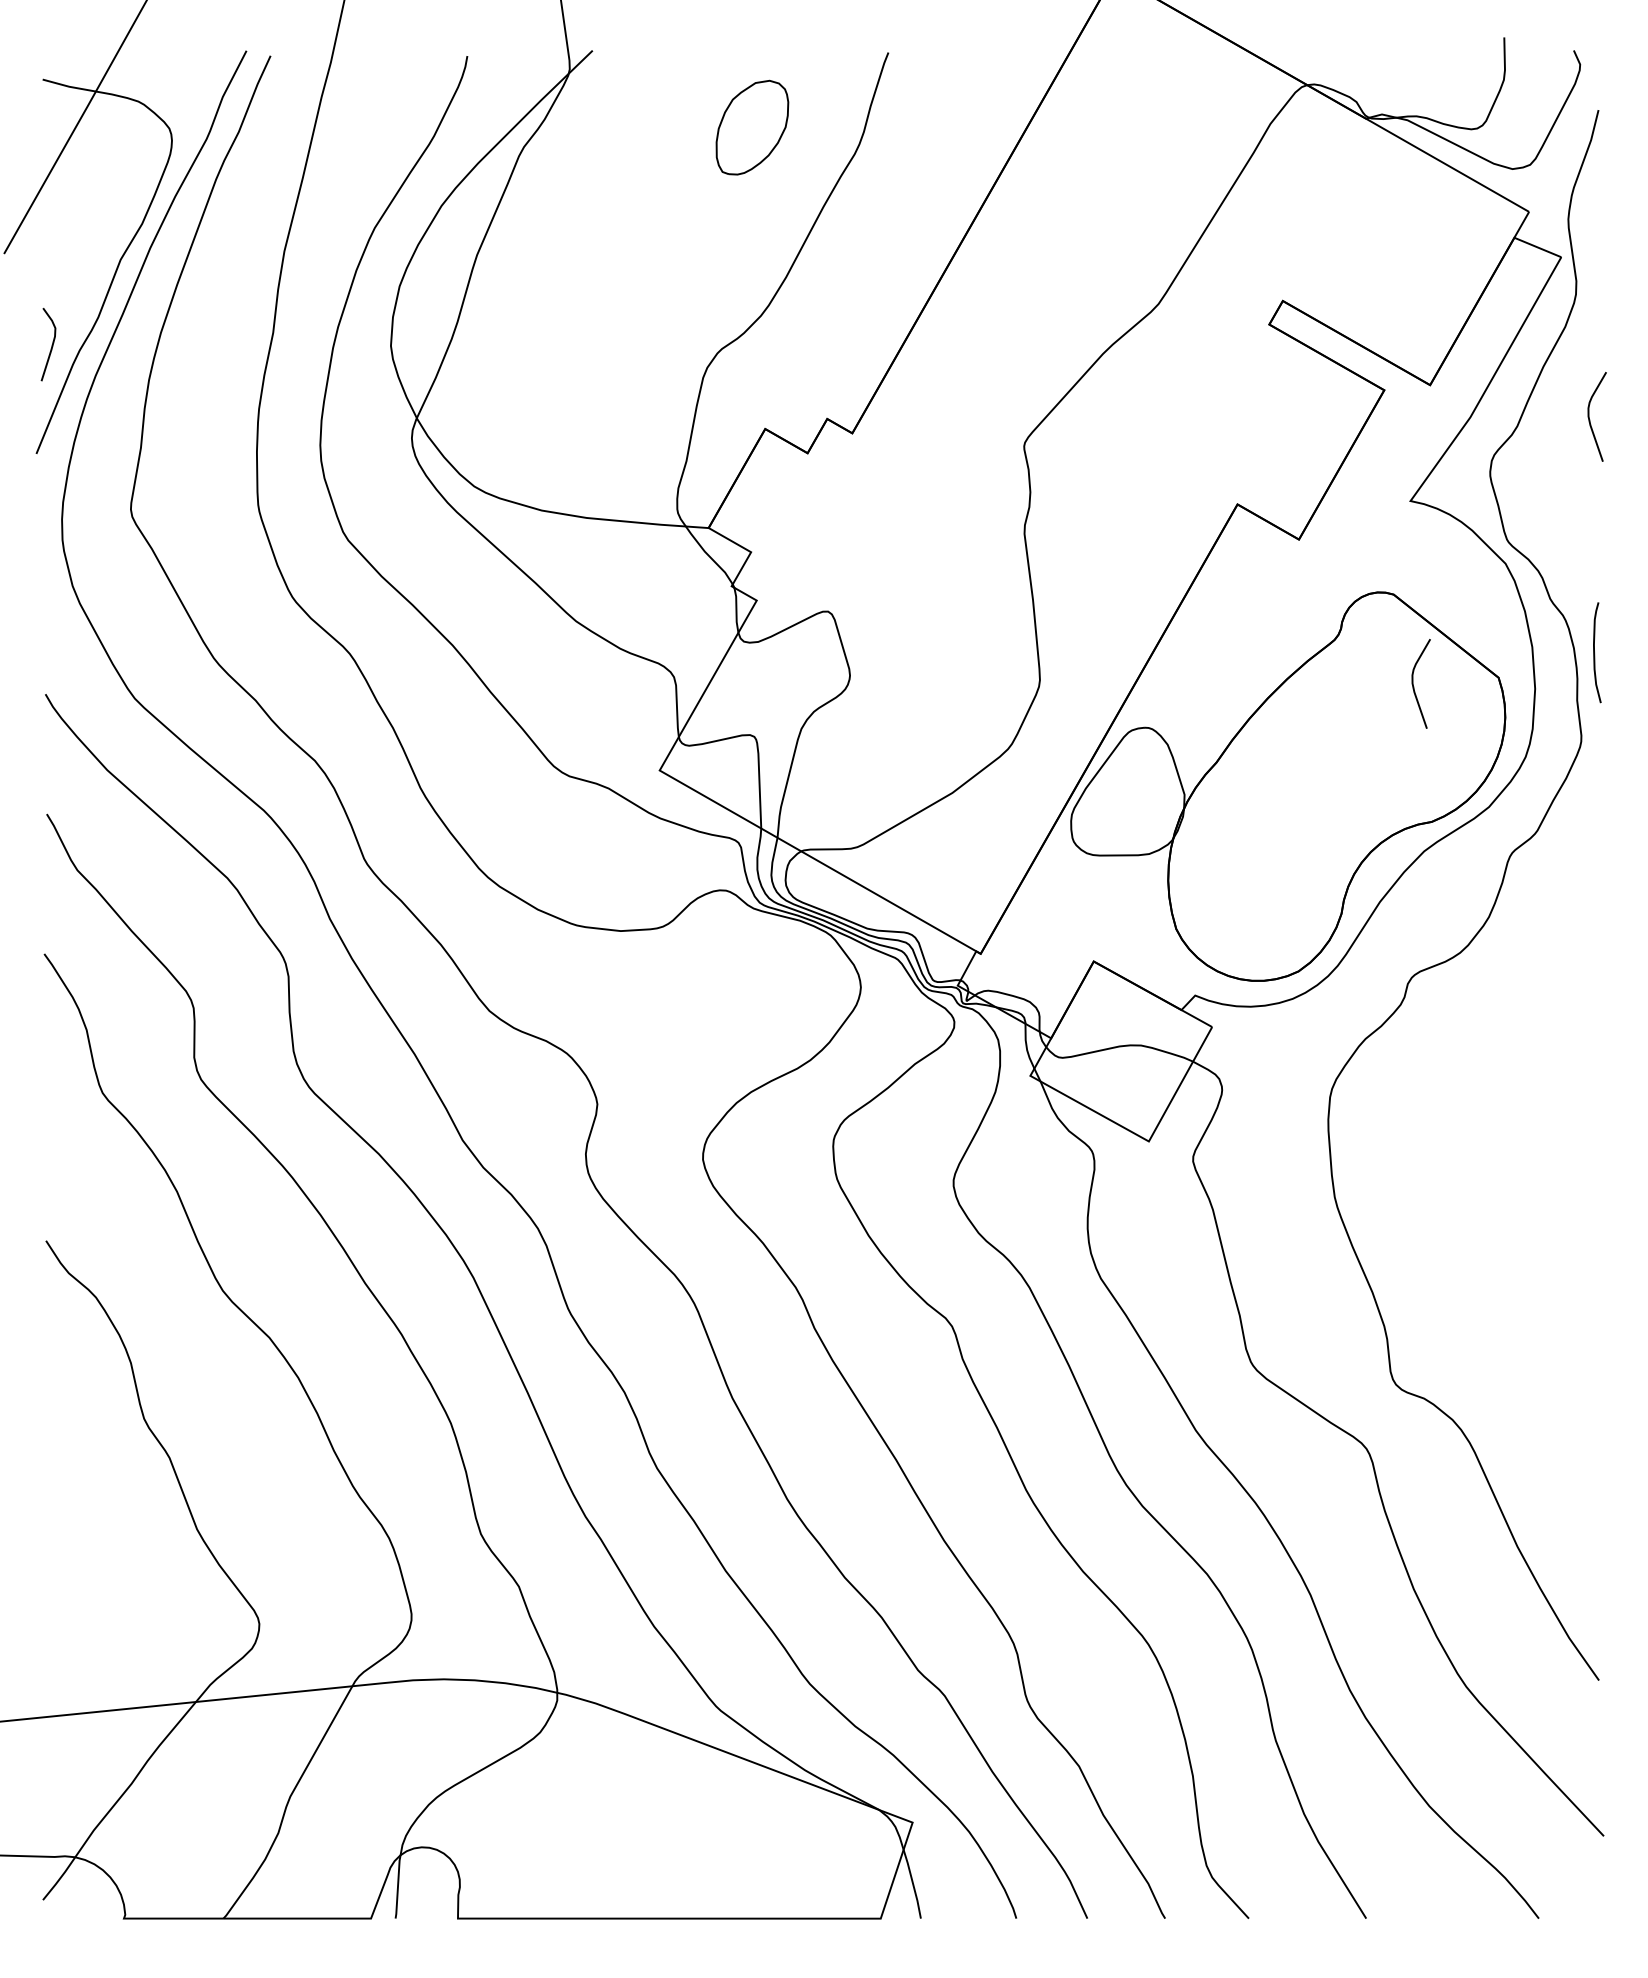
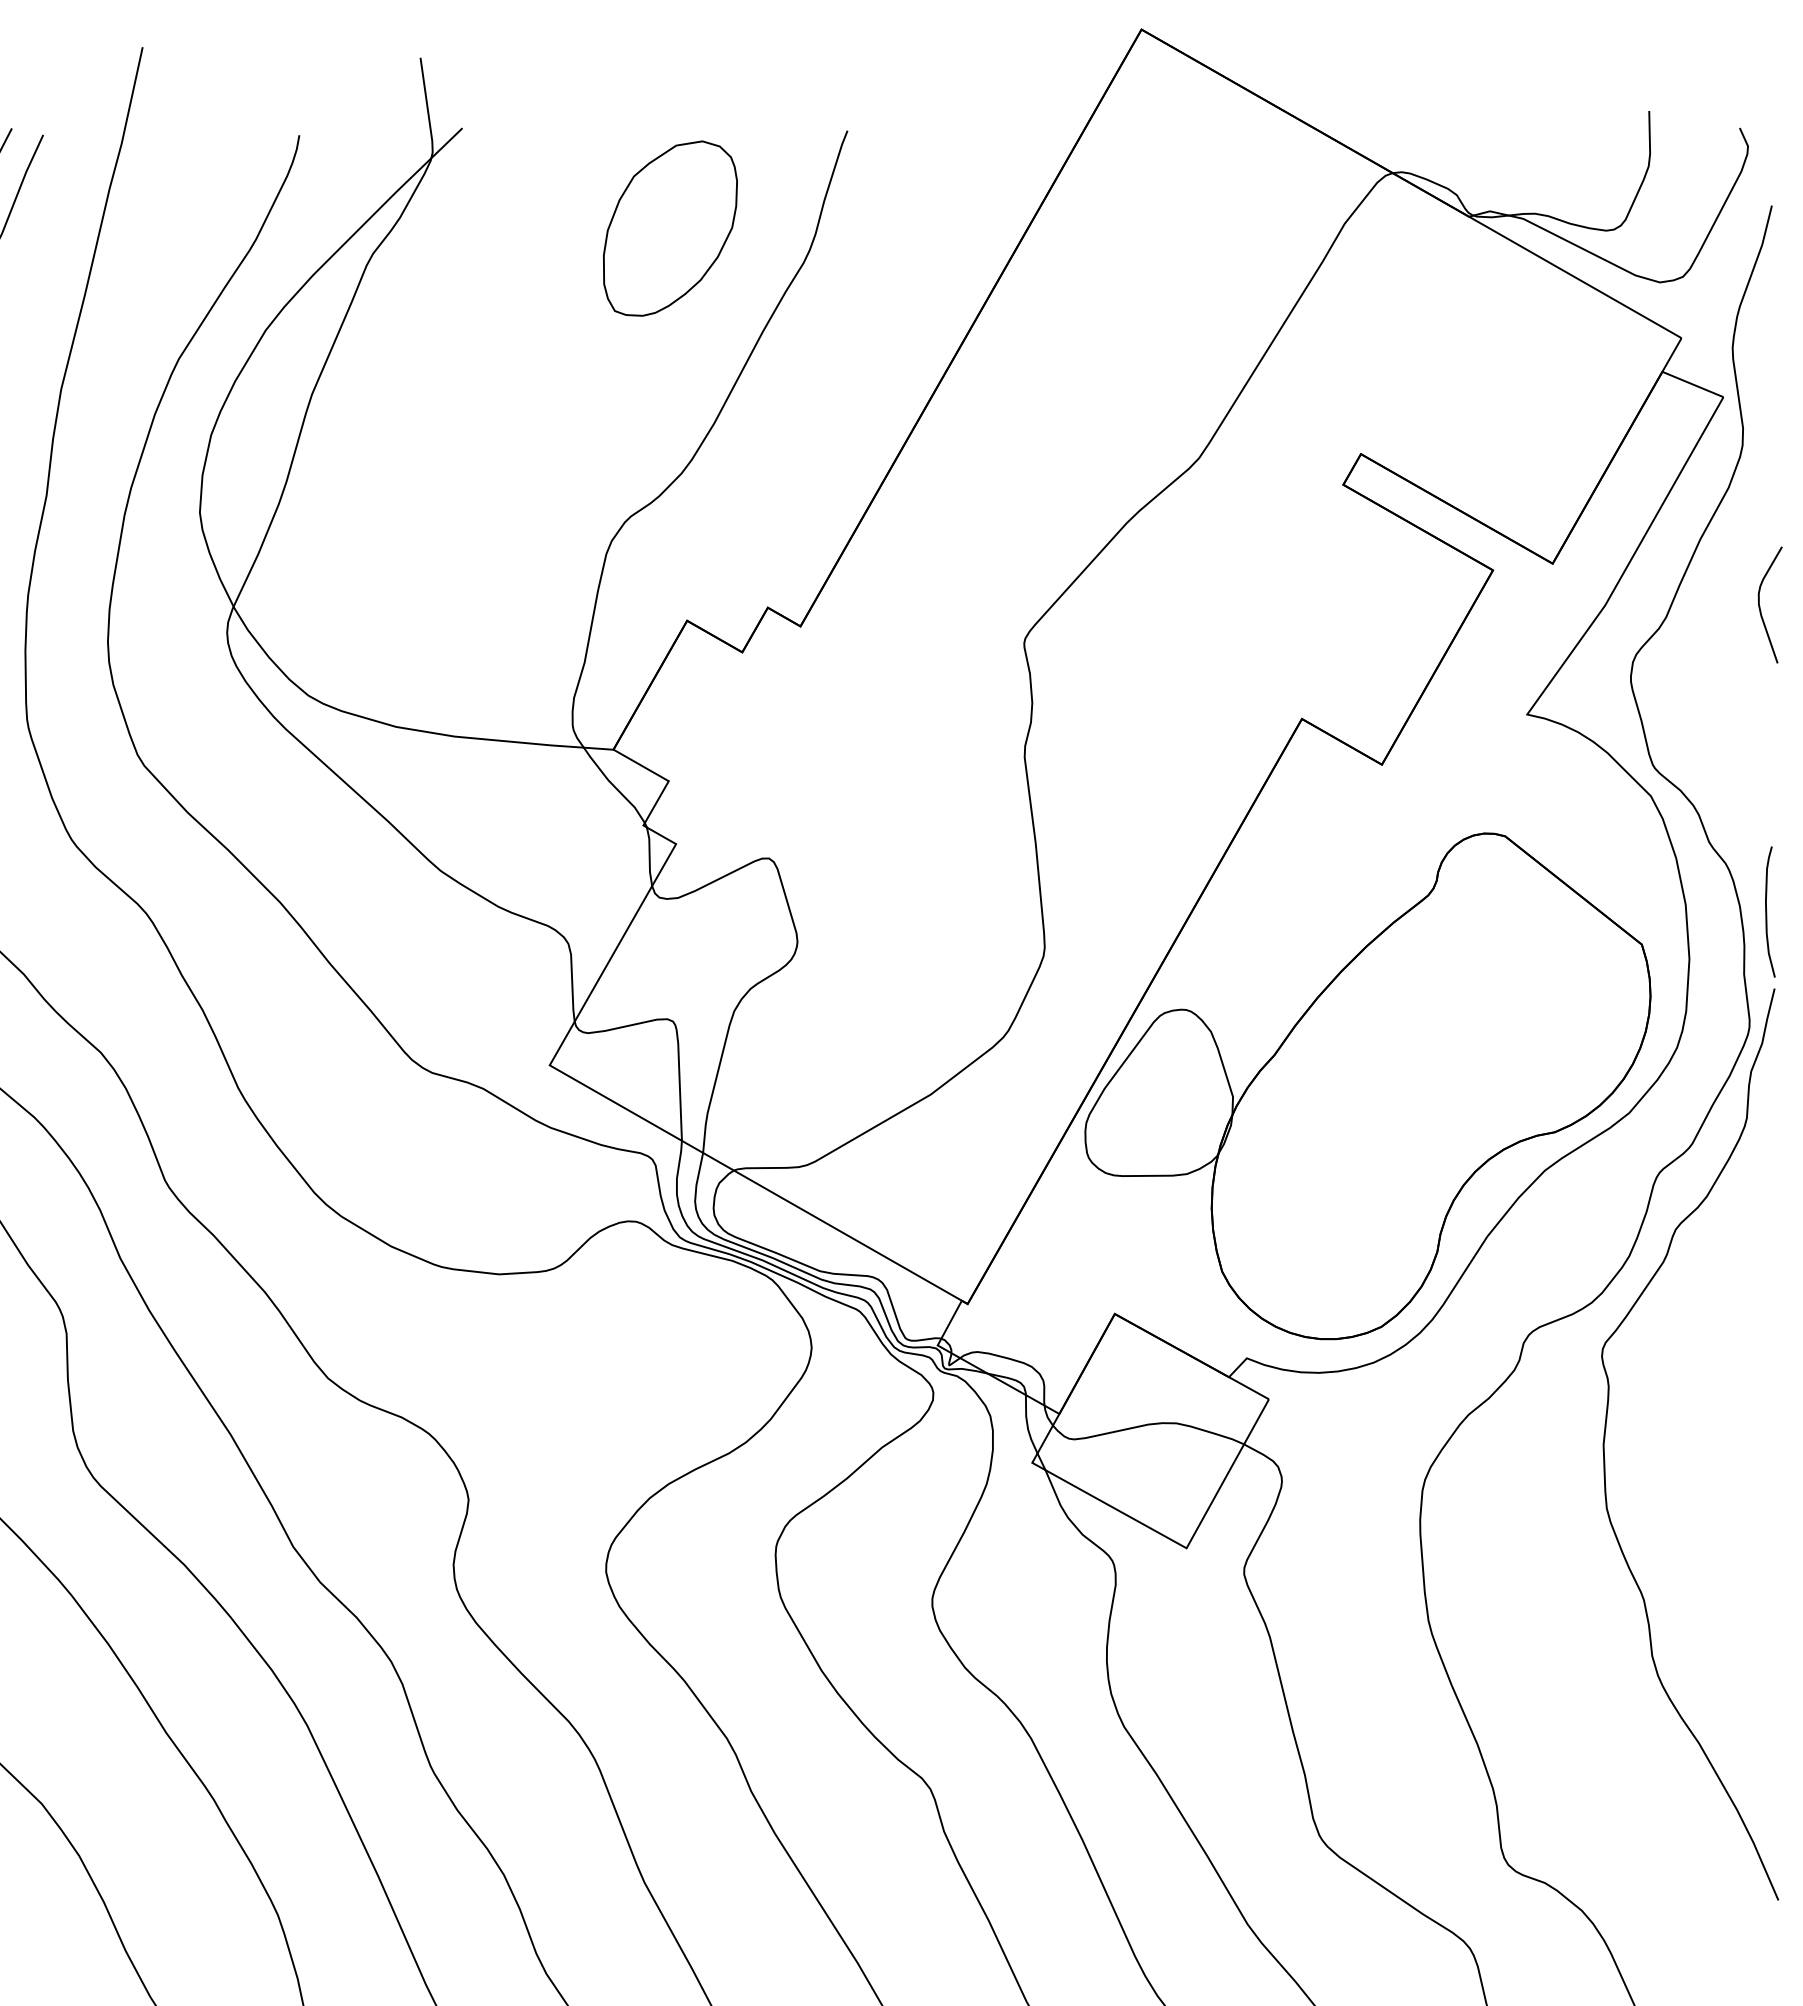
part: (752, 127) -> (670, 228), size x1.43
curve: (1414, 686) -> (1532, 955), removed
curve: (1471, 1052) -> (1606, 1432), added

